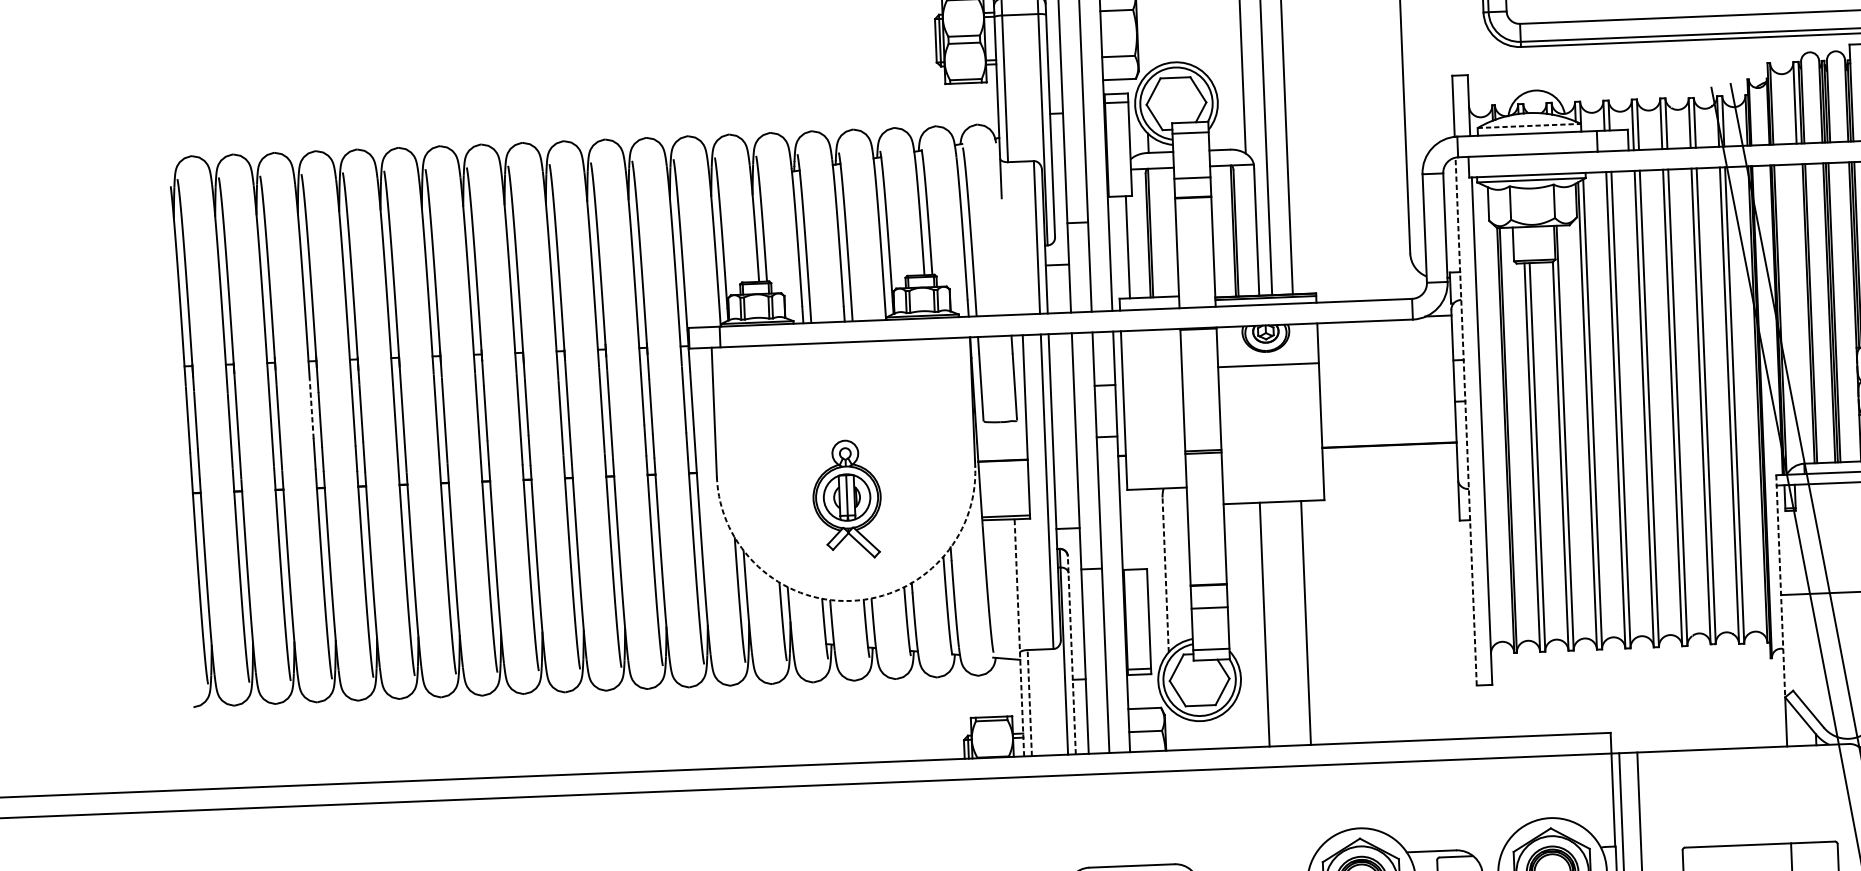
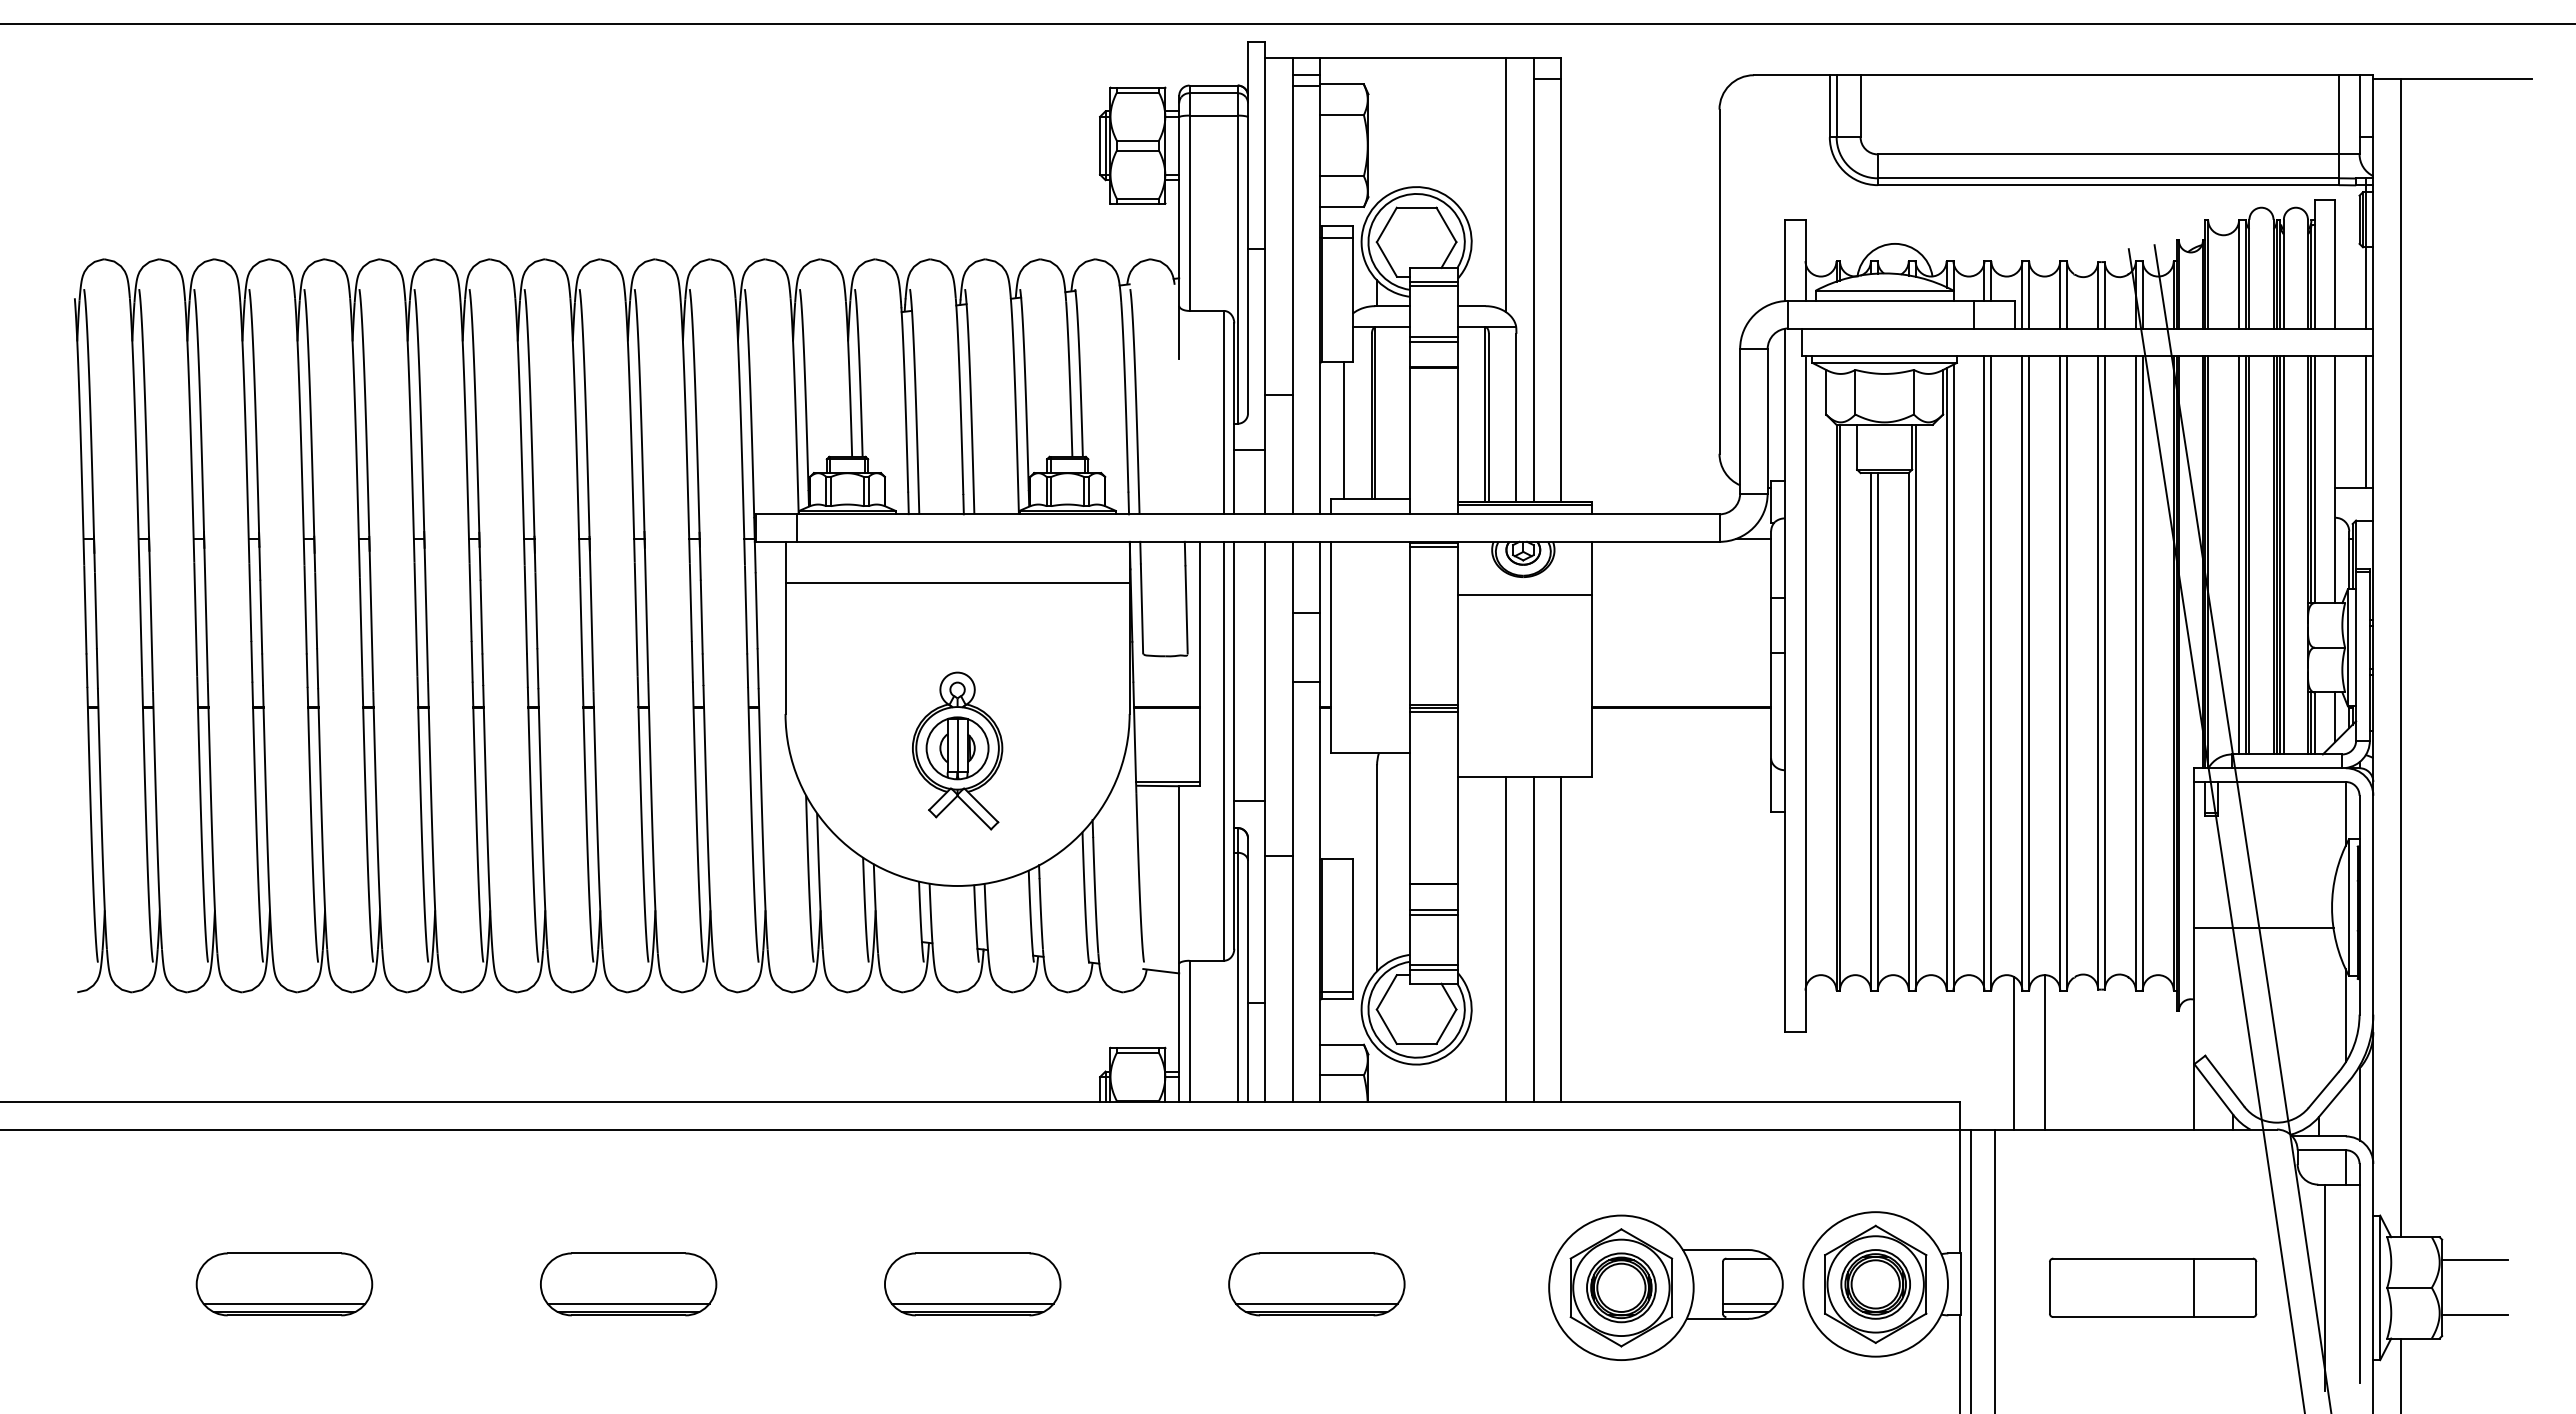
line: (1529, 125) -> (1884, 290), dashed -> solid
line: (1190, 136) -> (1433, 286), added
line: (1192, 174) -> (1433, 337), added
line: (1836, 312) -> (2283, 555), added
line: (1803, 314) -> (2239, 555), added
line: (1198, 331) -> (1433, 546), added
line: (842, 373) -> (957, 583), added
line: (311, 409) -> (250, 602), dashed -> solid
line: (1465, 420) -> (1784, 679), dashed -> solid
line: (1203, 456) -> (1433, 712), added
line: (1165, 574) -> (1377, 867), dashed -> solid
line: (1780, 586) -> (2194, 916), dashed -> solid
arc: (851, 600) -> (957, 885), dashed -> solid
line: (1209, 604) -> (1433, 909), added
line: (1285, 623) -> (1533, 939), added
line: (1019, 638) -> (1179, 944), dashed -> solid
line: (1210, 646) -> (1433, 965), added
line: (1072, 655) -> (1248, 970), dashed -> solid
line: (1672, 693) -> (2044, 1052), added
line: (1649, 694) -> (2013, 1052), added
line: (1029, 703) -> (1189, 1031), dashed -> solid

